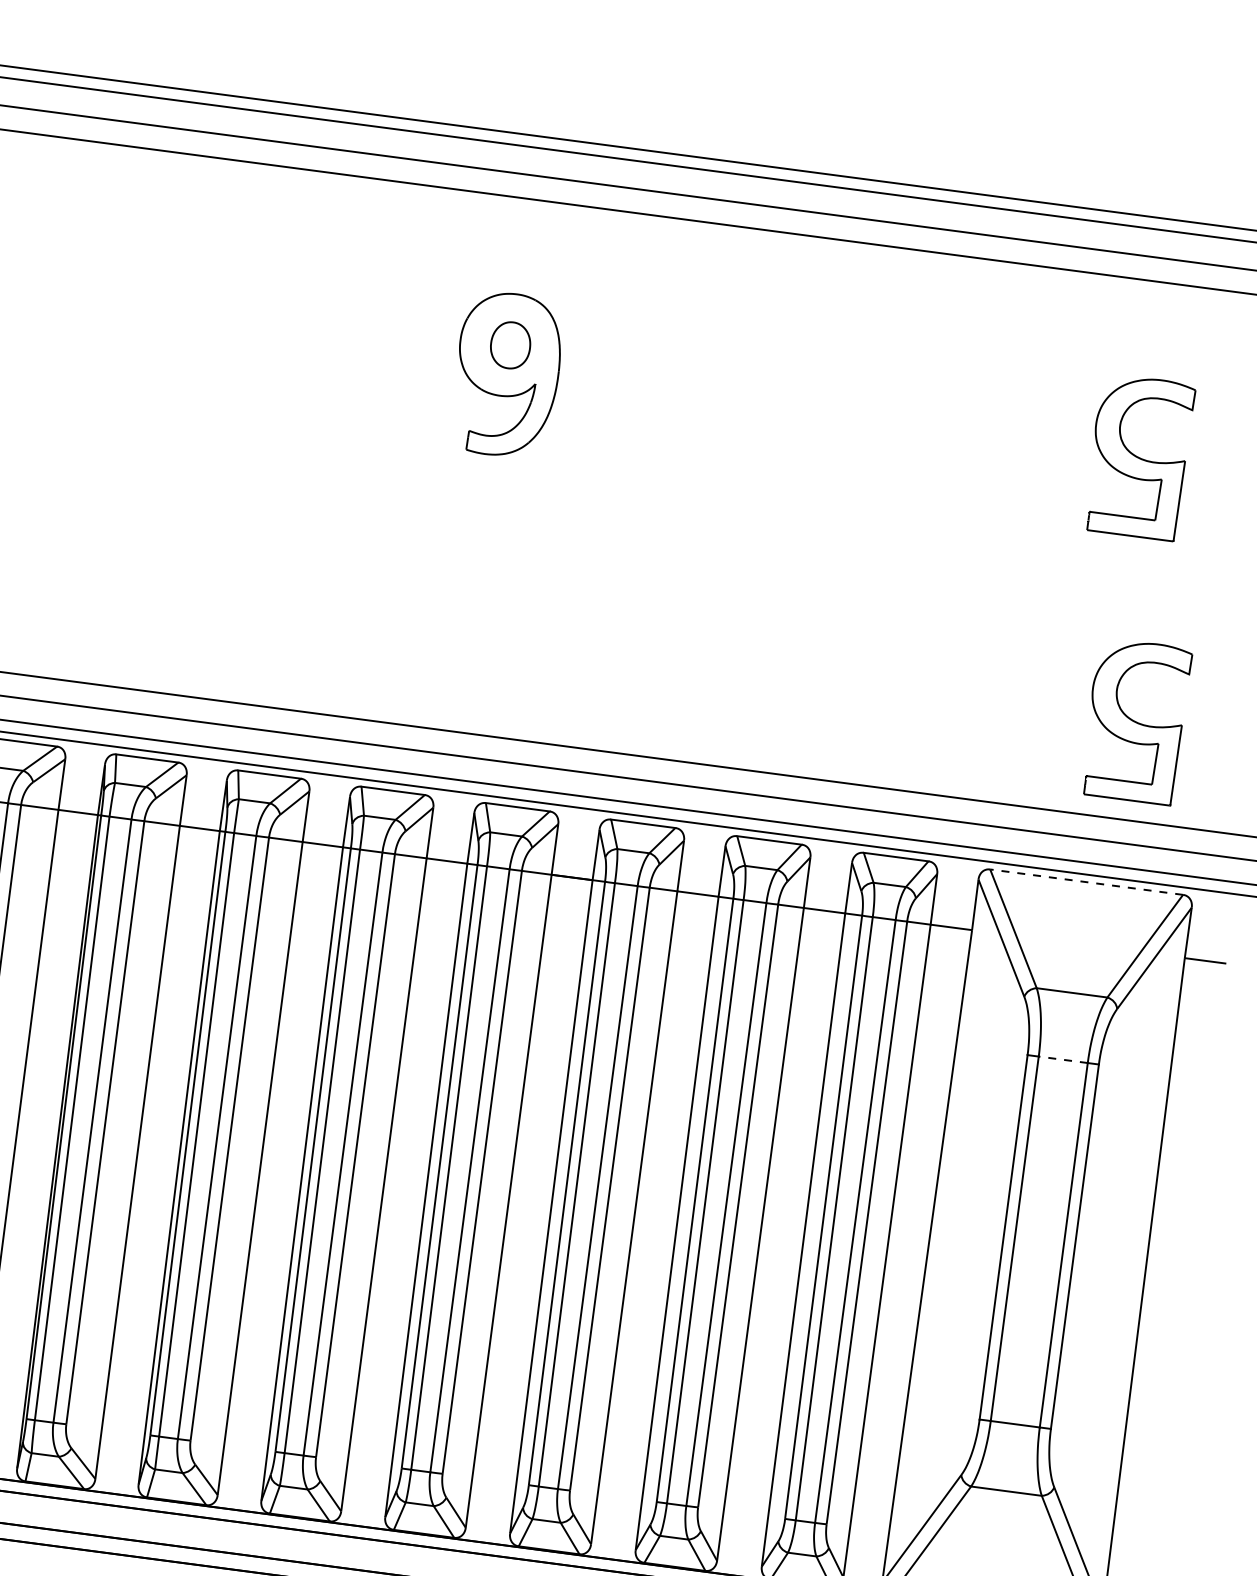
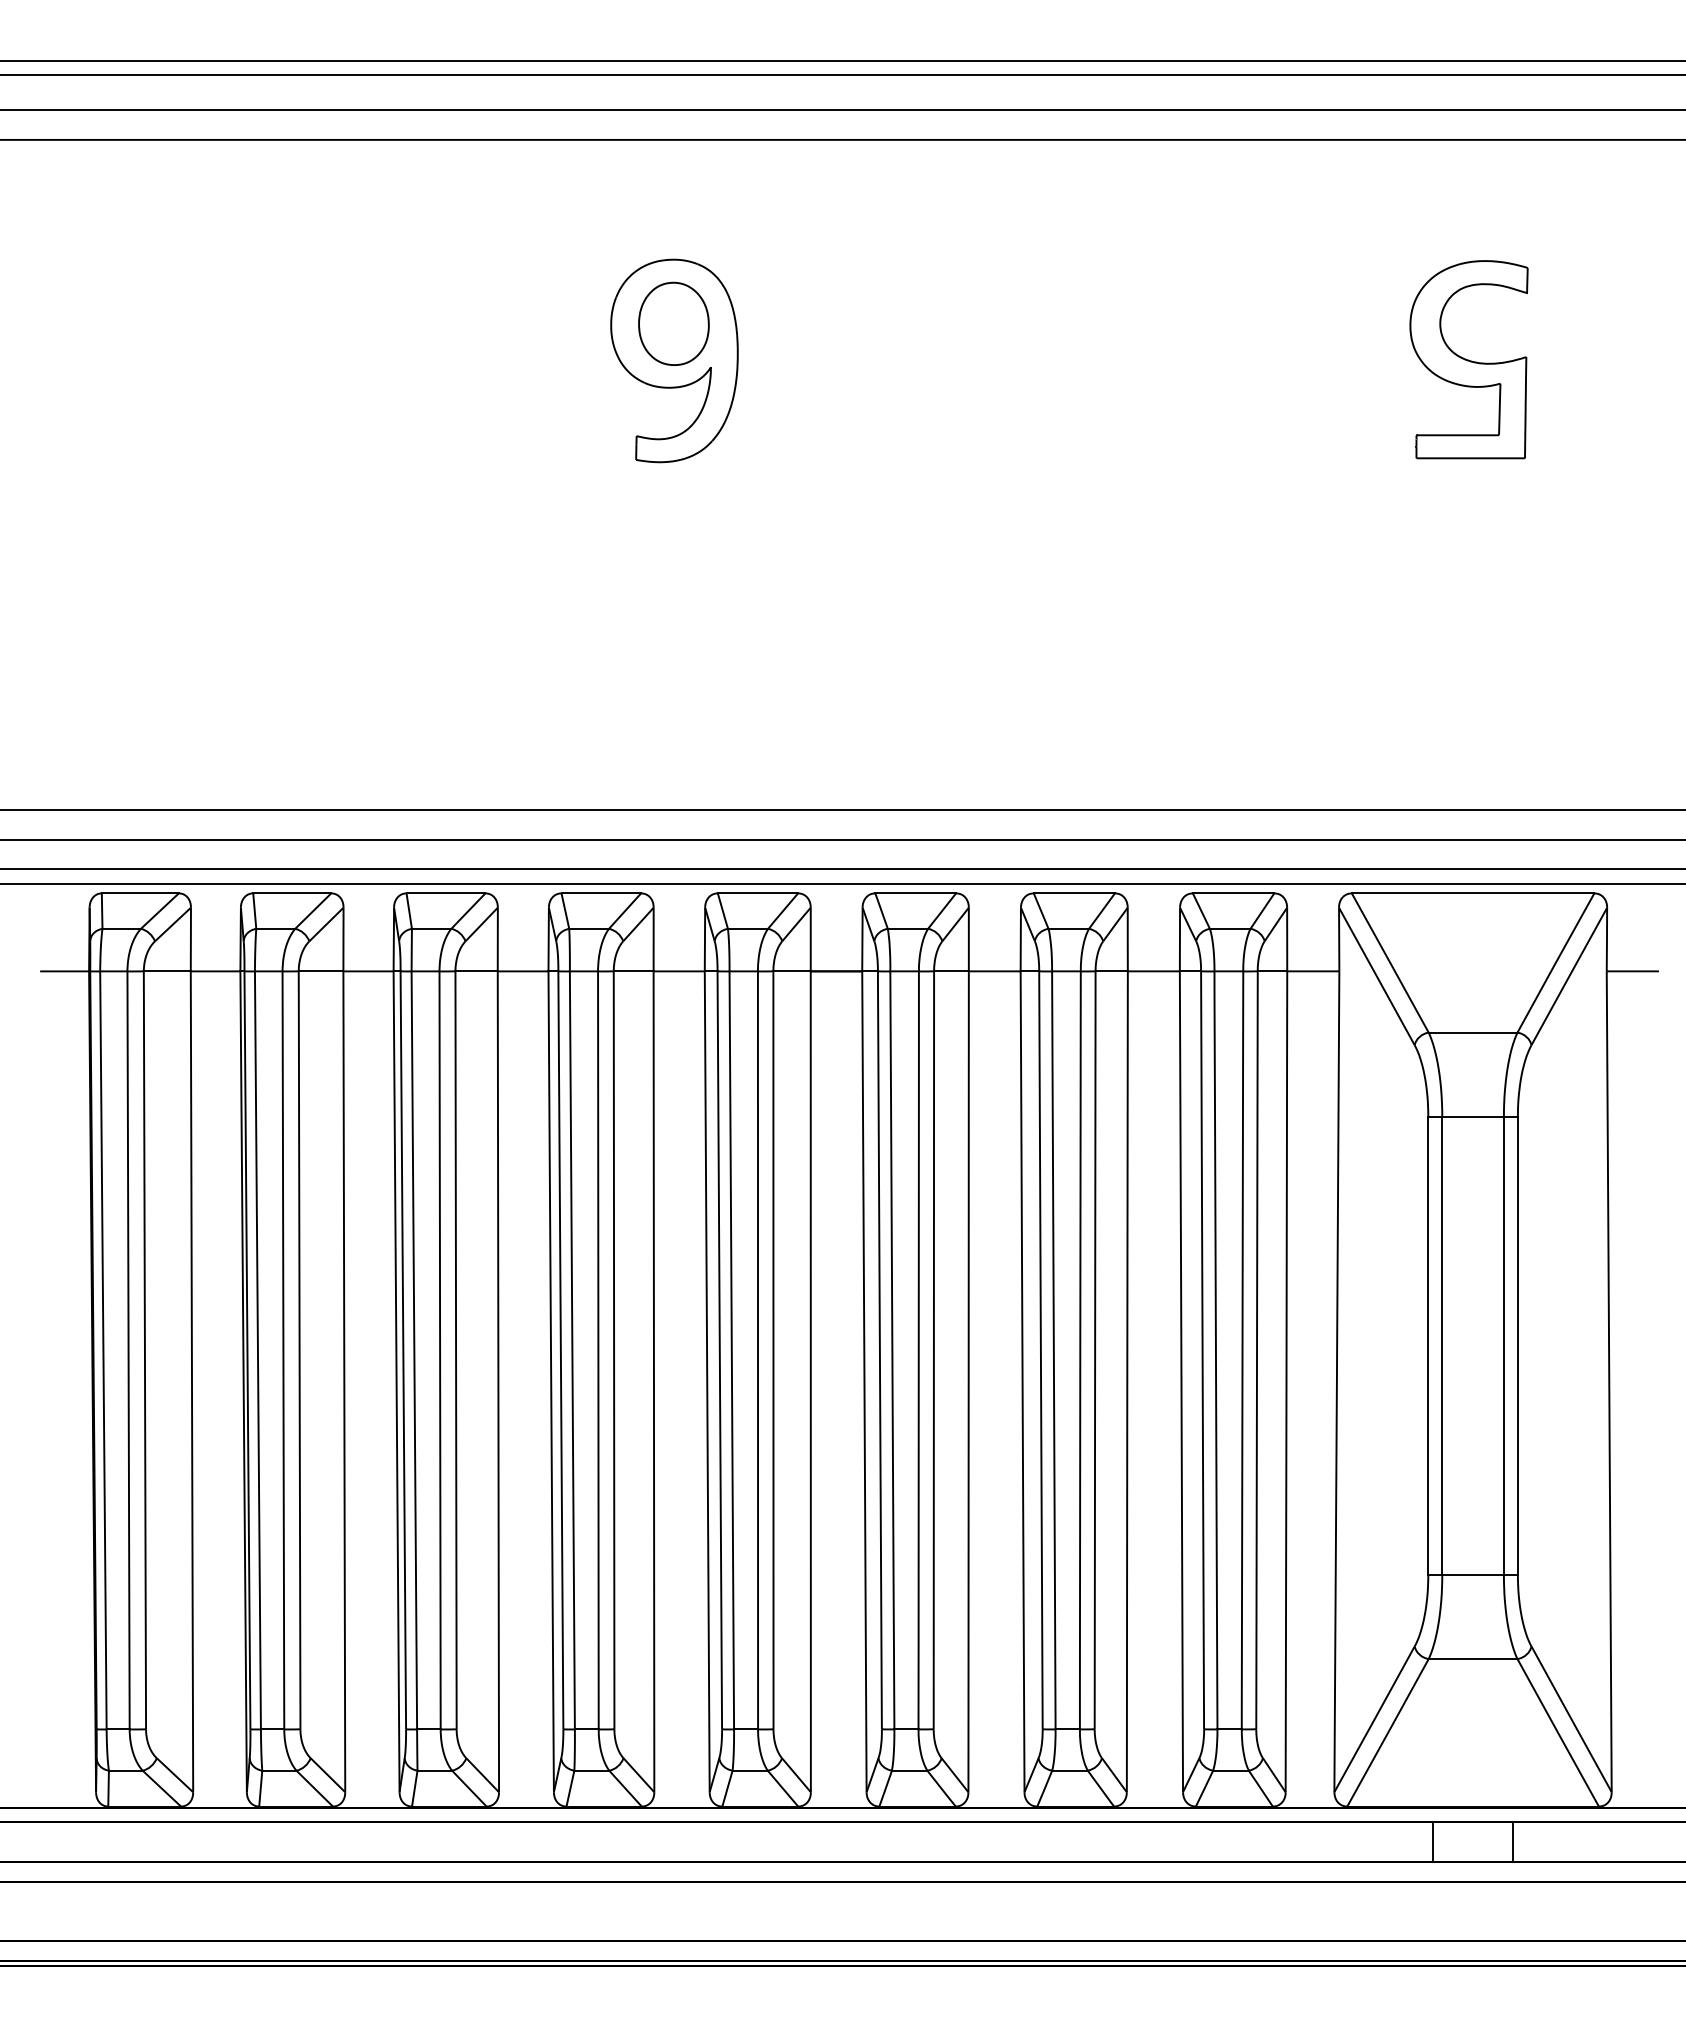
part: (510, 345) -> (673, 323), size x1.43
part: (1135, 721) -> (1507, 686), removed
line: (1086, 882) -> (1472, 893), dashed -> solid
line: (1063, 1059) -> (1473, 1116), dashed -> solid

